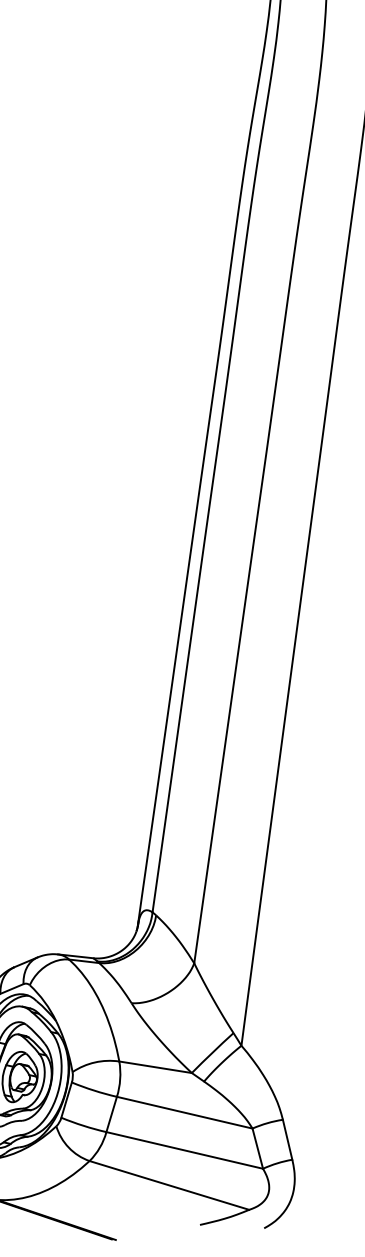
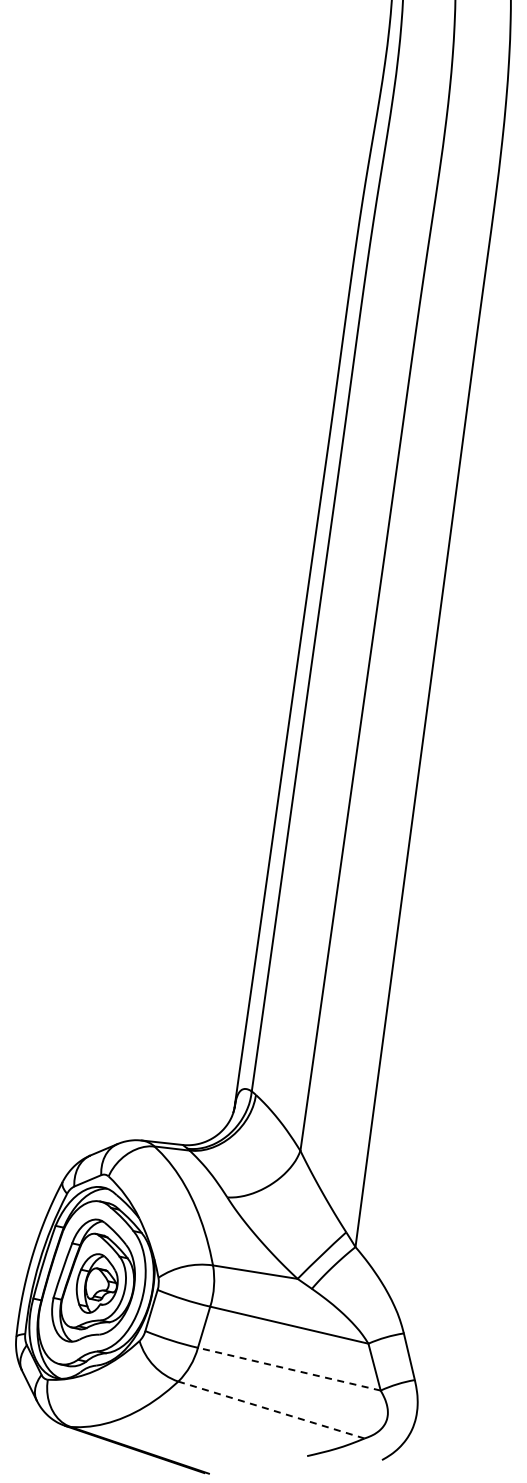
line: (184, 1150) -> (289, 1369), solid -> dashed
line: (168, 1184) -> (270, 1409), solid -> dashed

